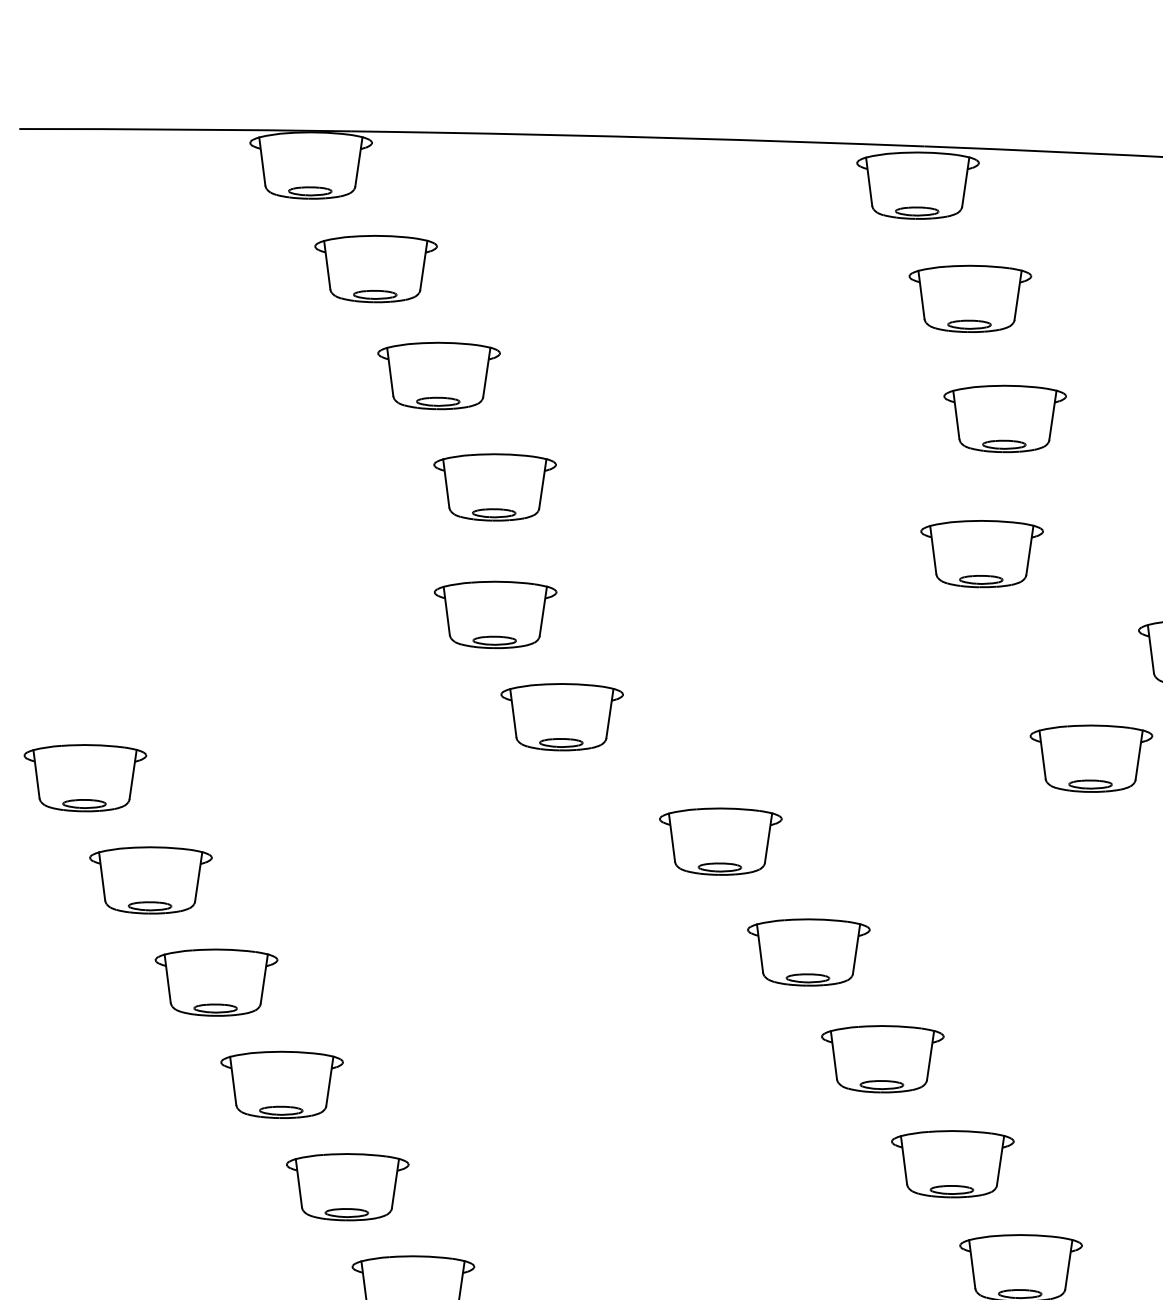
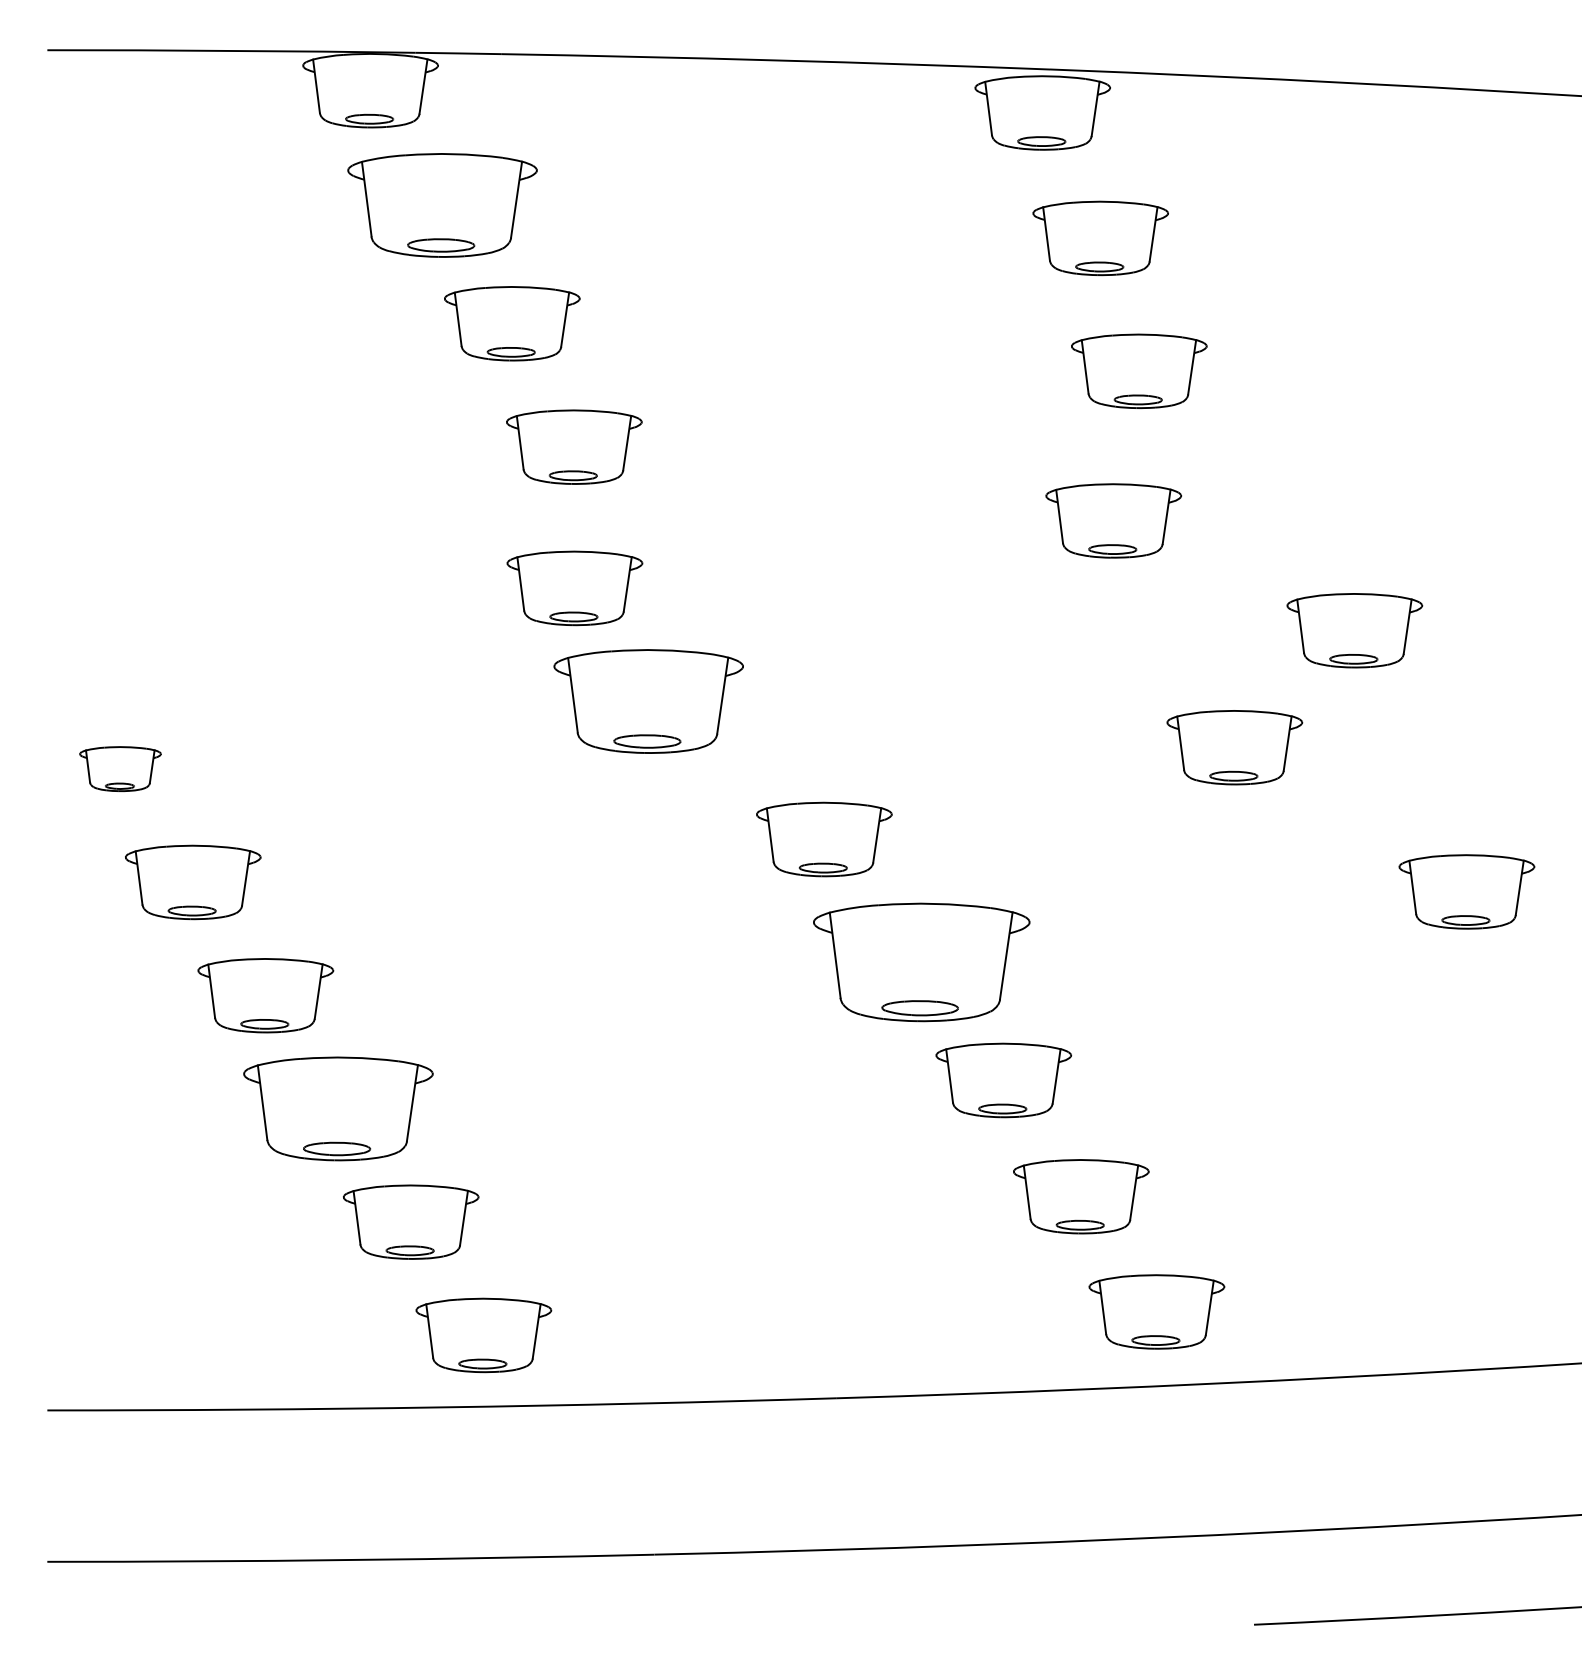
part: (376, 268) -> (442, 204), size x1.4
part: (562, 717) -> (648, 701), size x1.4
part: (85, 777) -> (120, 768), size x0.6
part: (808, 951) -> (921, 961), size x1.6
part: (282, 1084) -> (338, 1108), size x1.4

